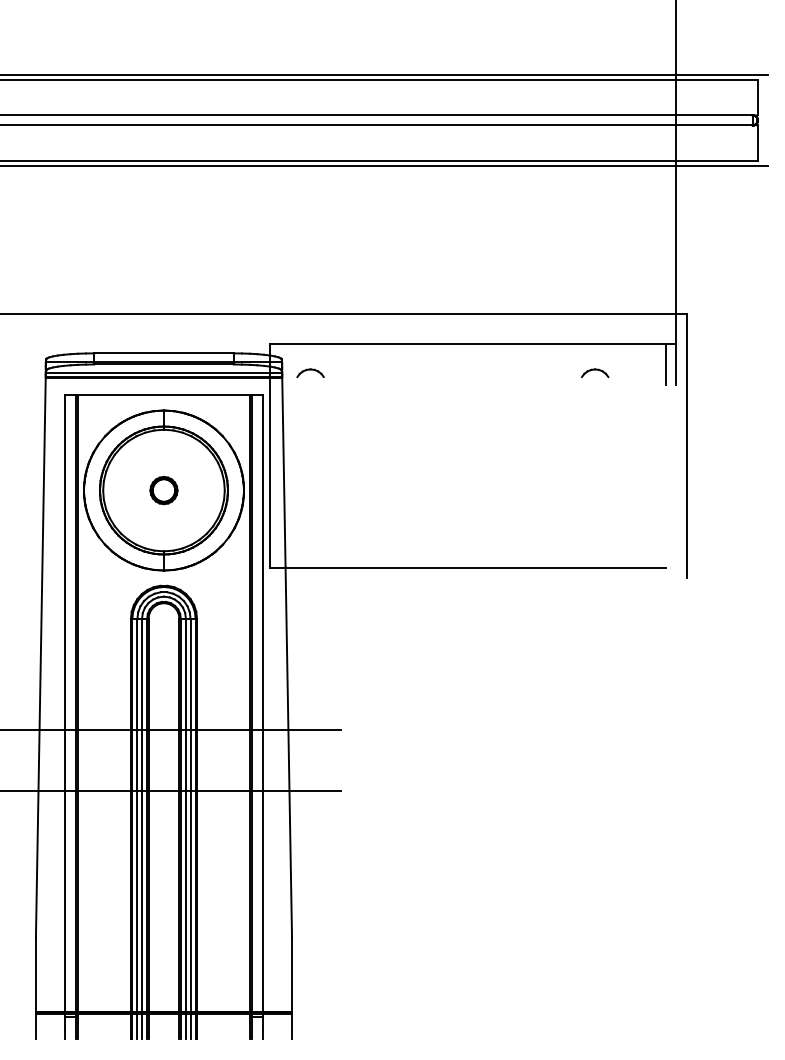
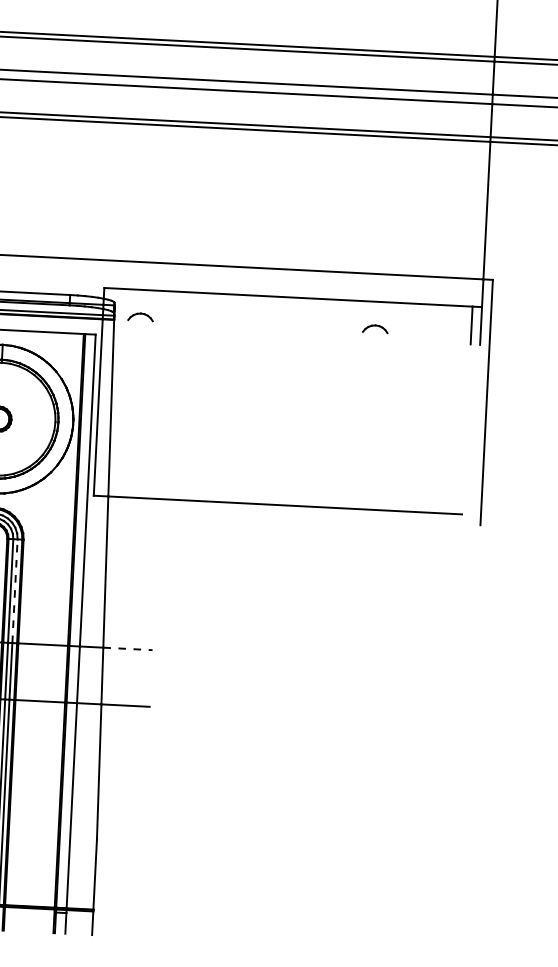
part: (595, 373) -> (375, 329), moved
line: (190, 674) -> (14, 591), solid -> dashed
line: (315, 730) -> (128, 649), solid -> dashed

